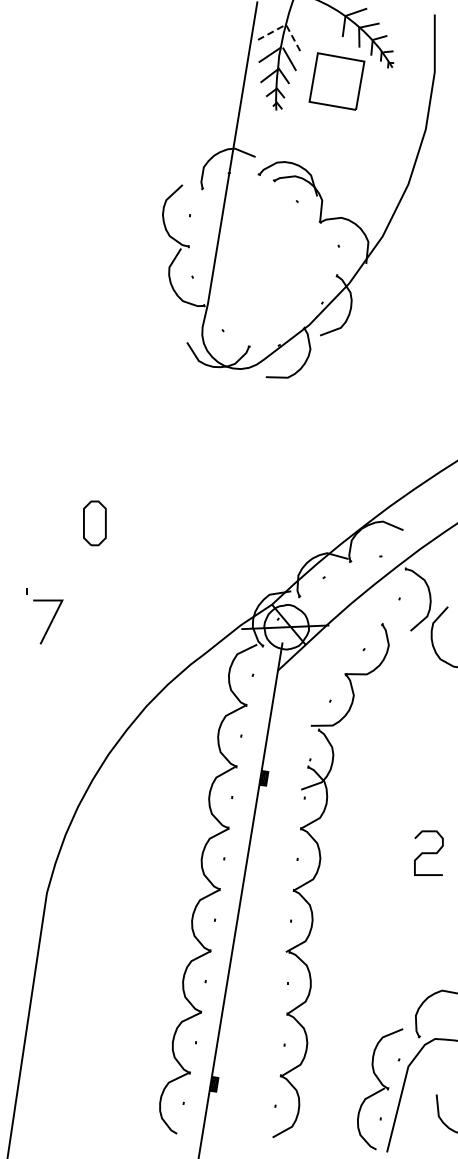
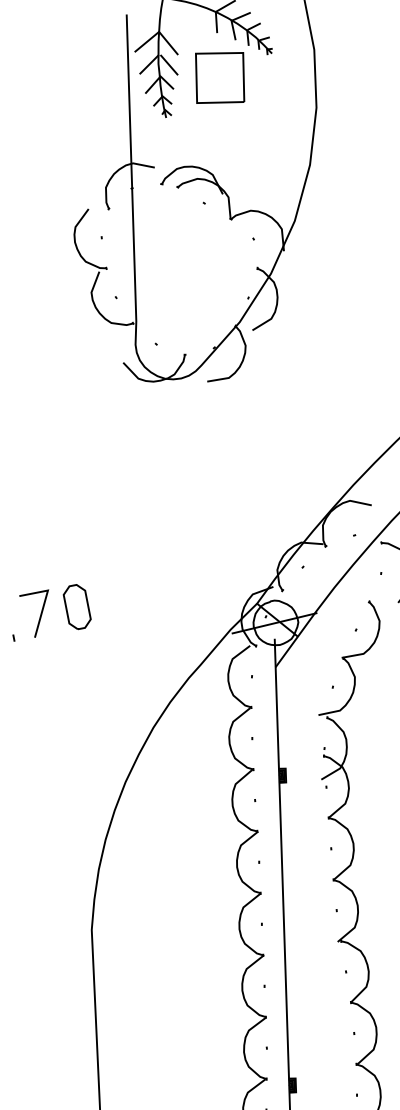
line: (285, 24) -> (158, 31), dashed -> solid
part: (94, 523) -> (76, 607), moved
line: (50, 621) -> (40, 613), moved

